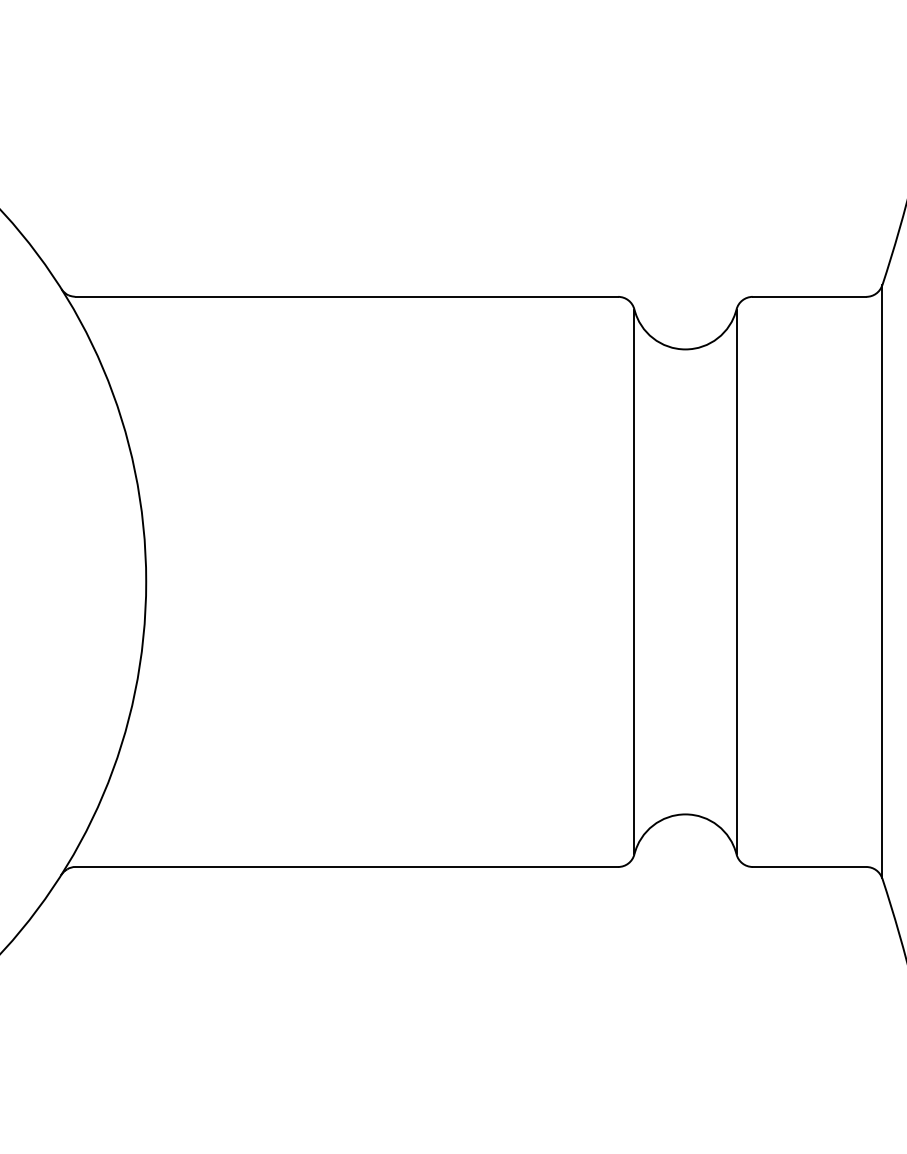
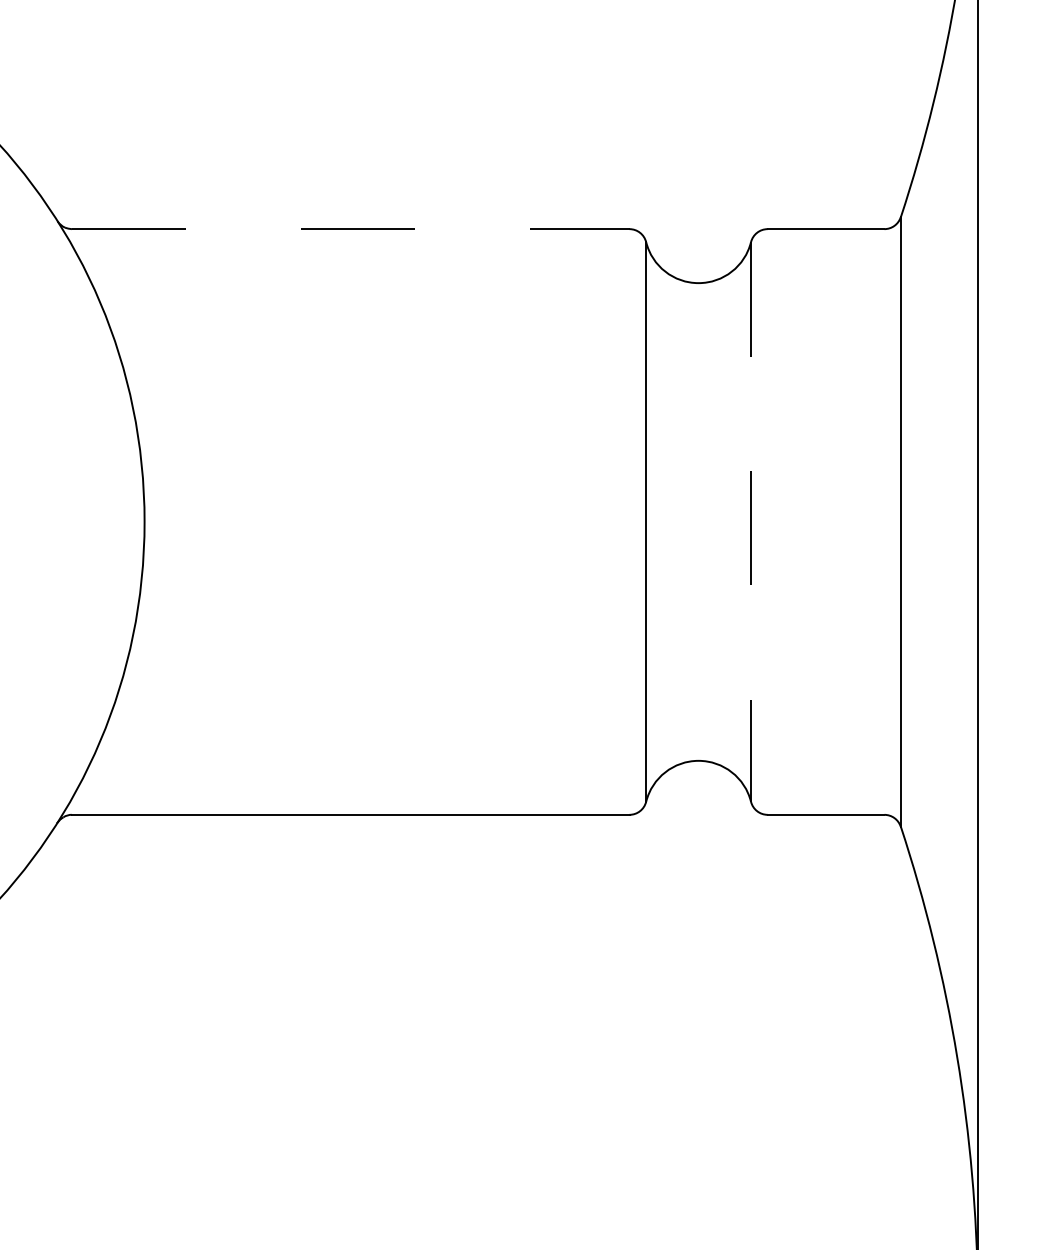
line: (346, 297) -> (350, 229), solid -> dashed
line: (736, 581) -> (751, 521), solid -> dashed

